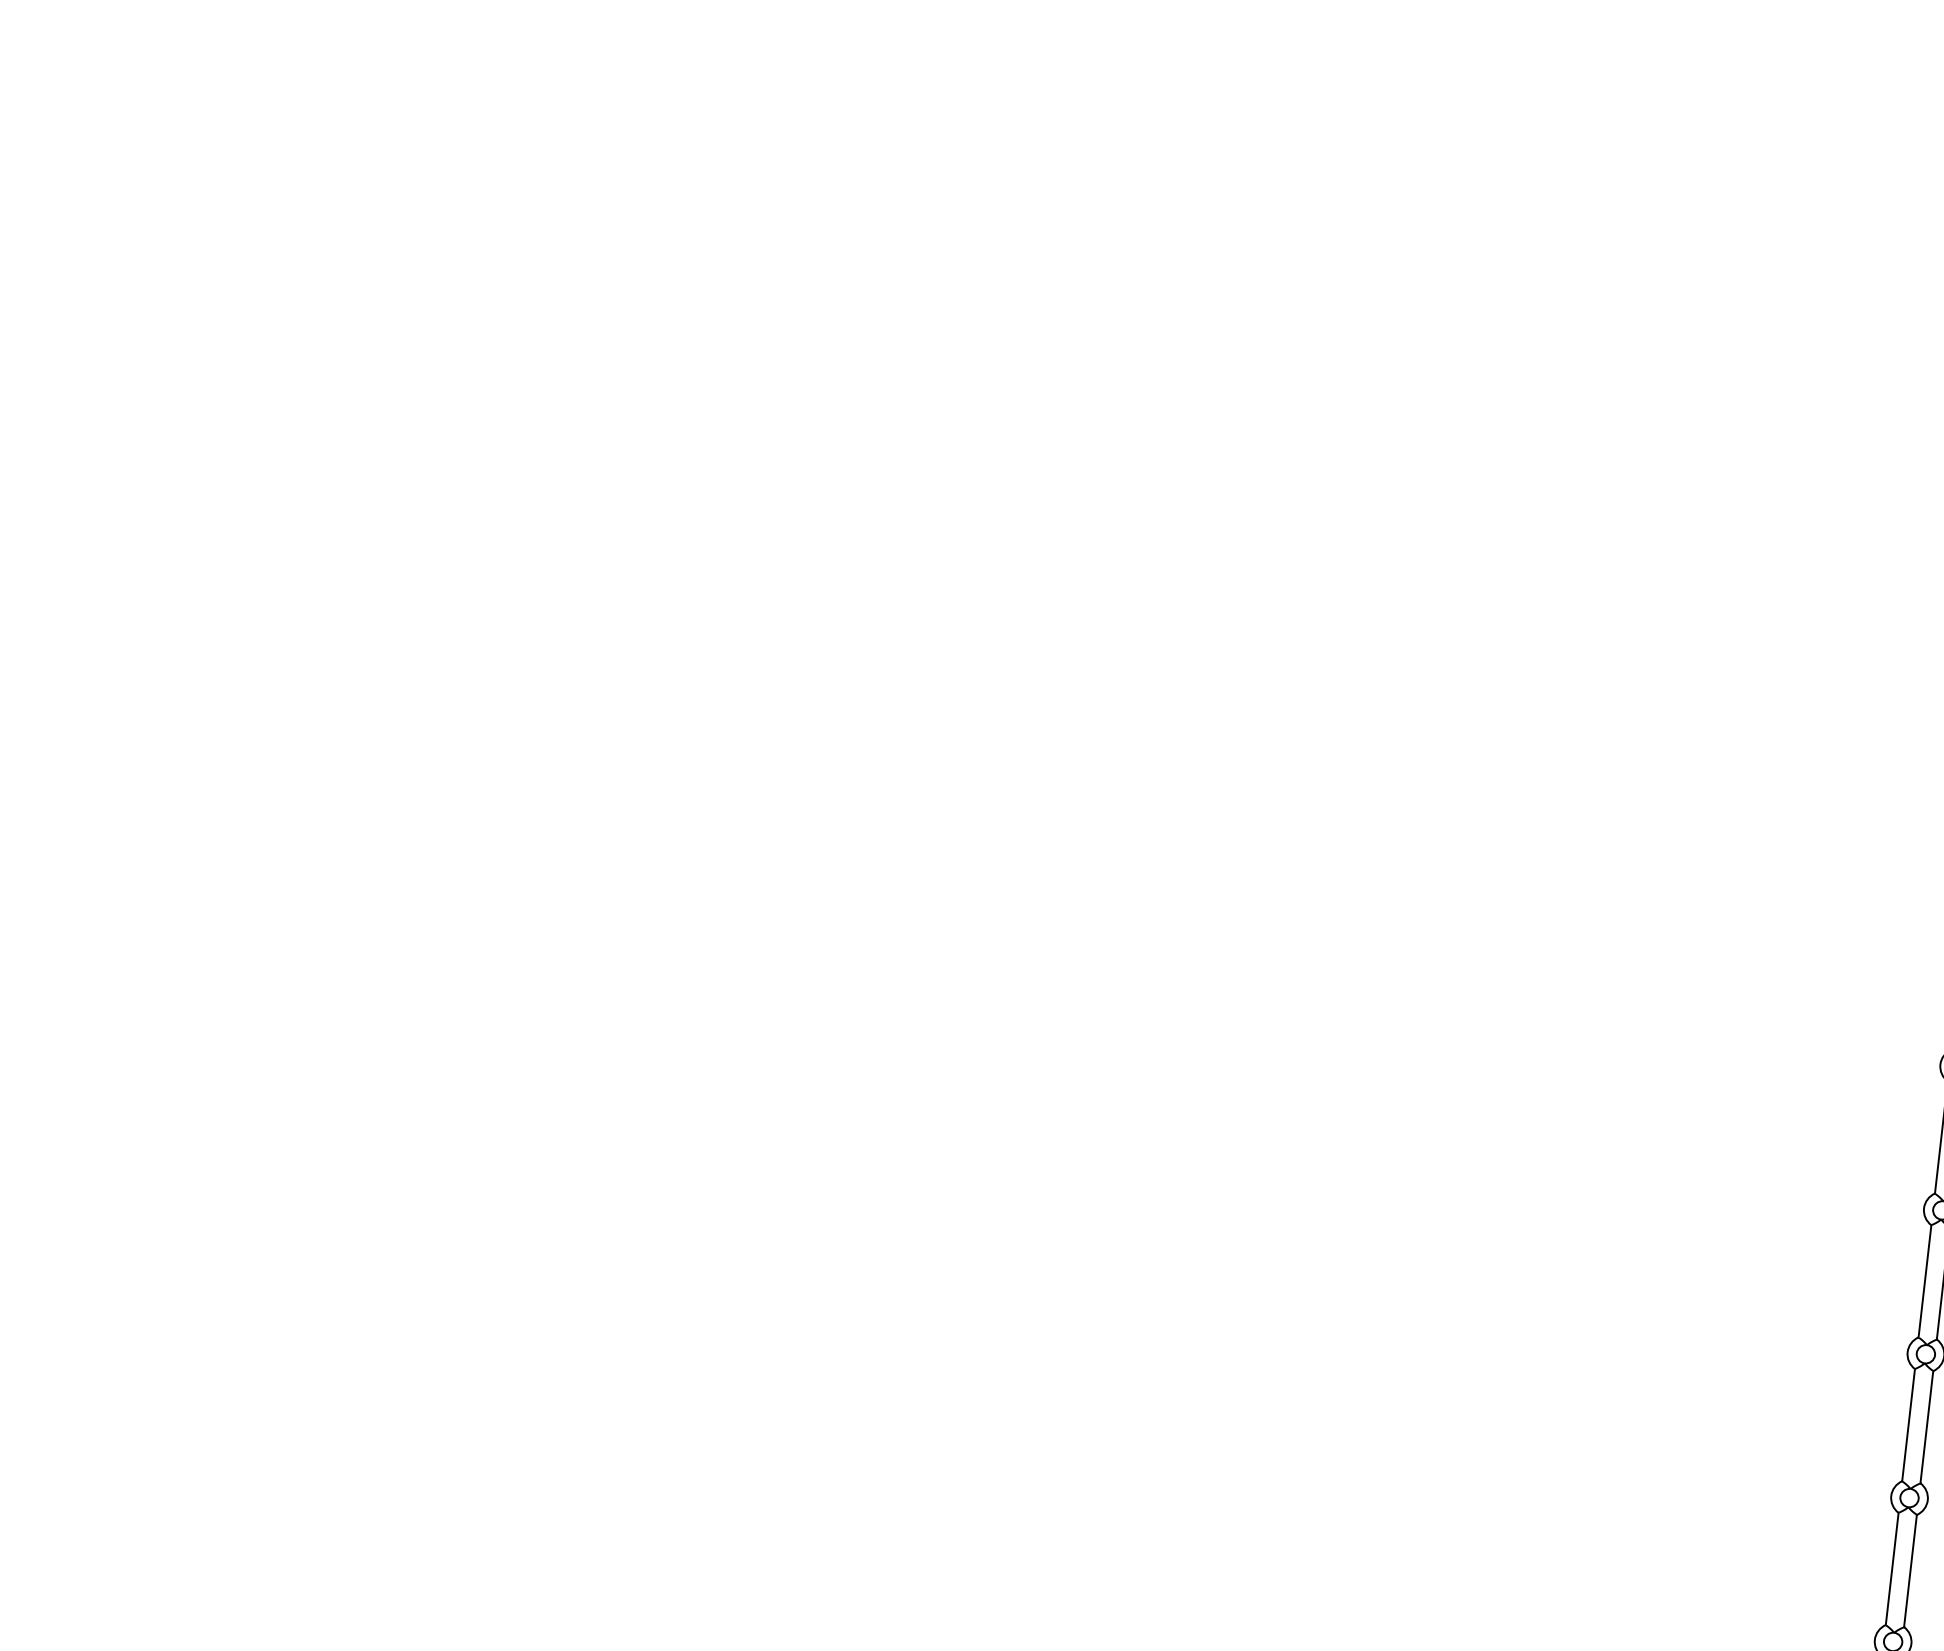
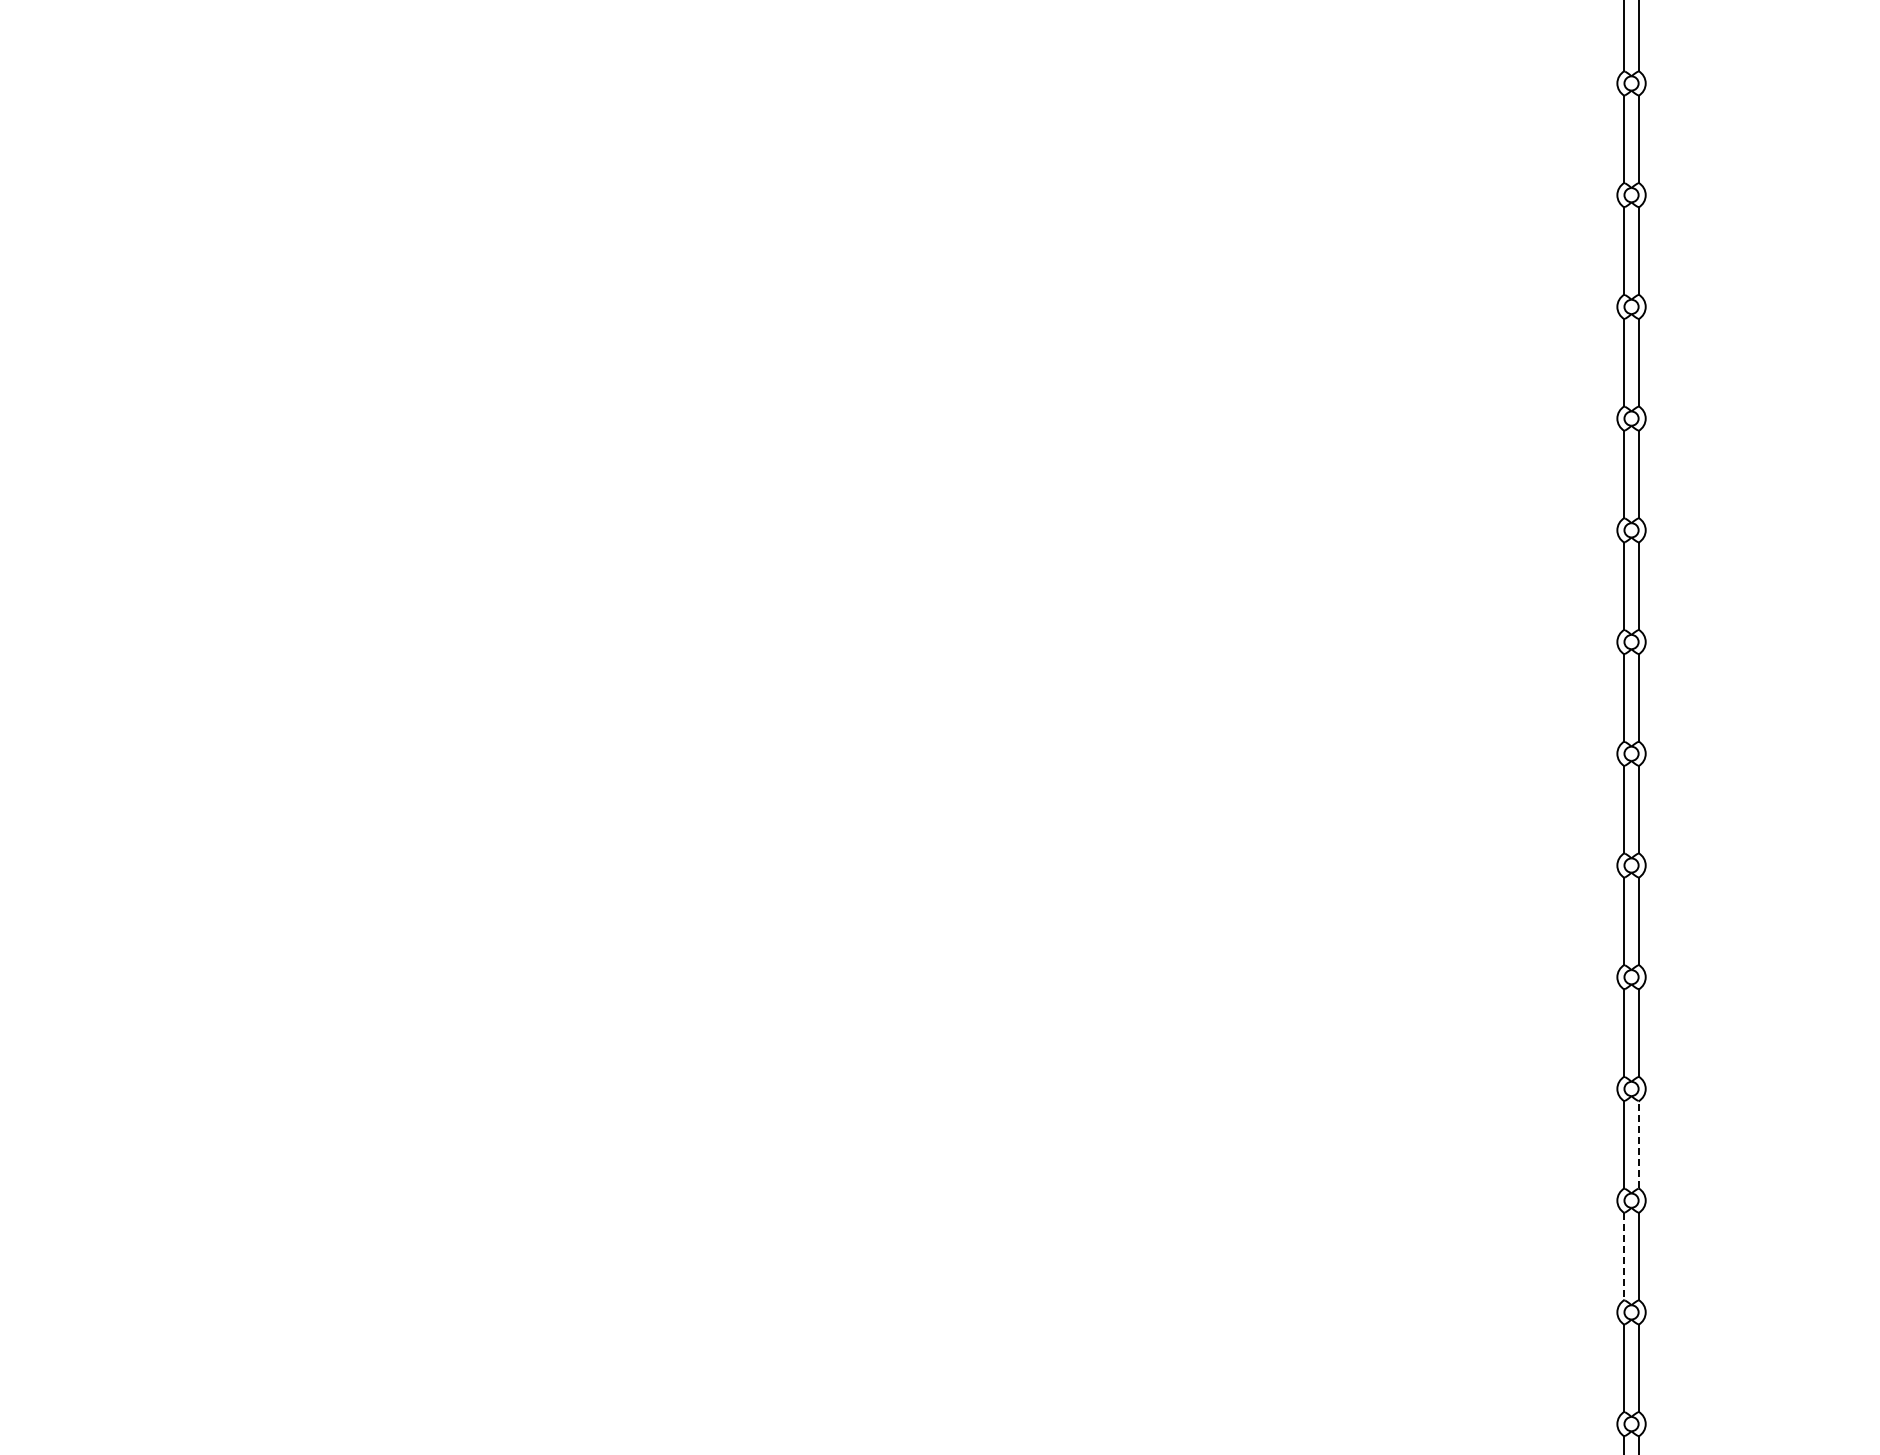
line: (1926, 1426) -> (1638, 1144), solid -> dashed
line: (1892, 1568) -> (1624, 1256), solid -> dashed

